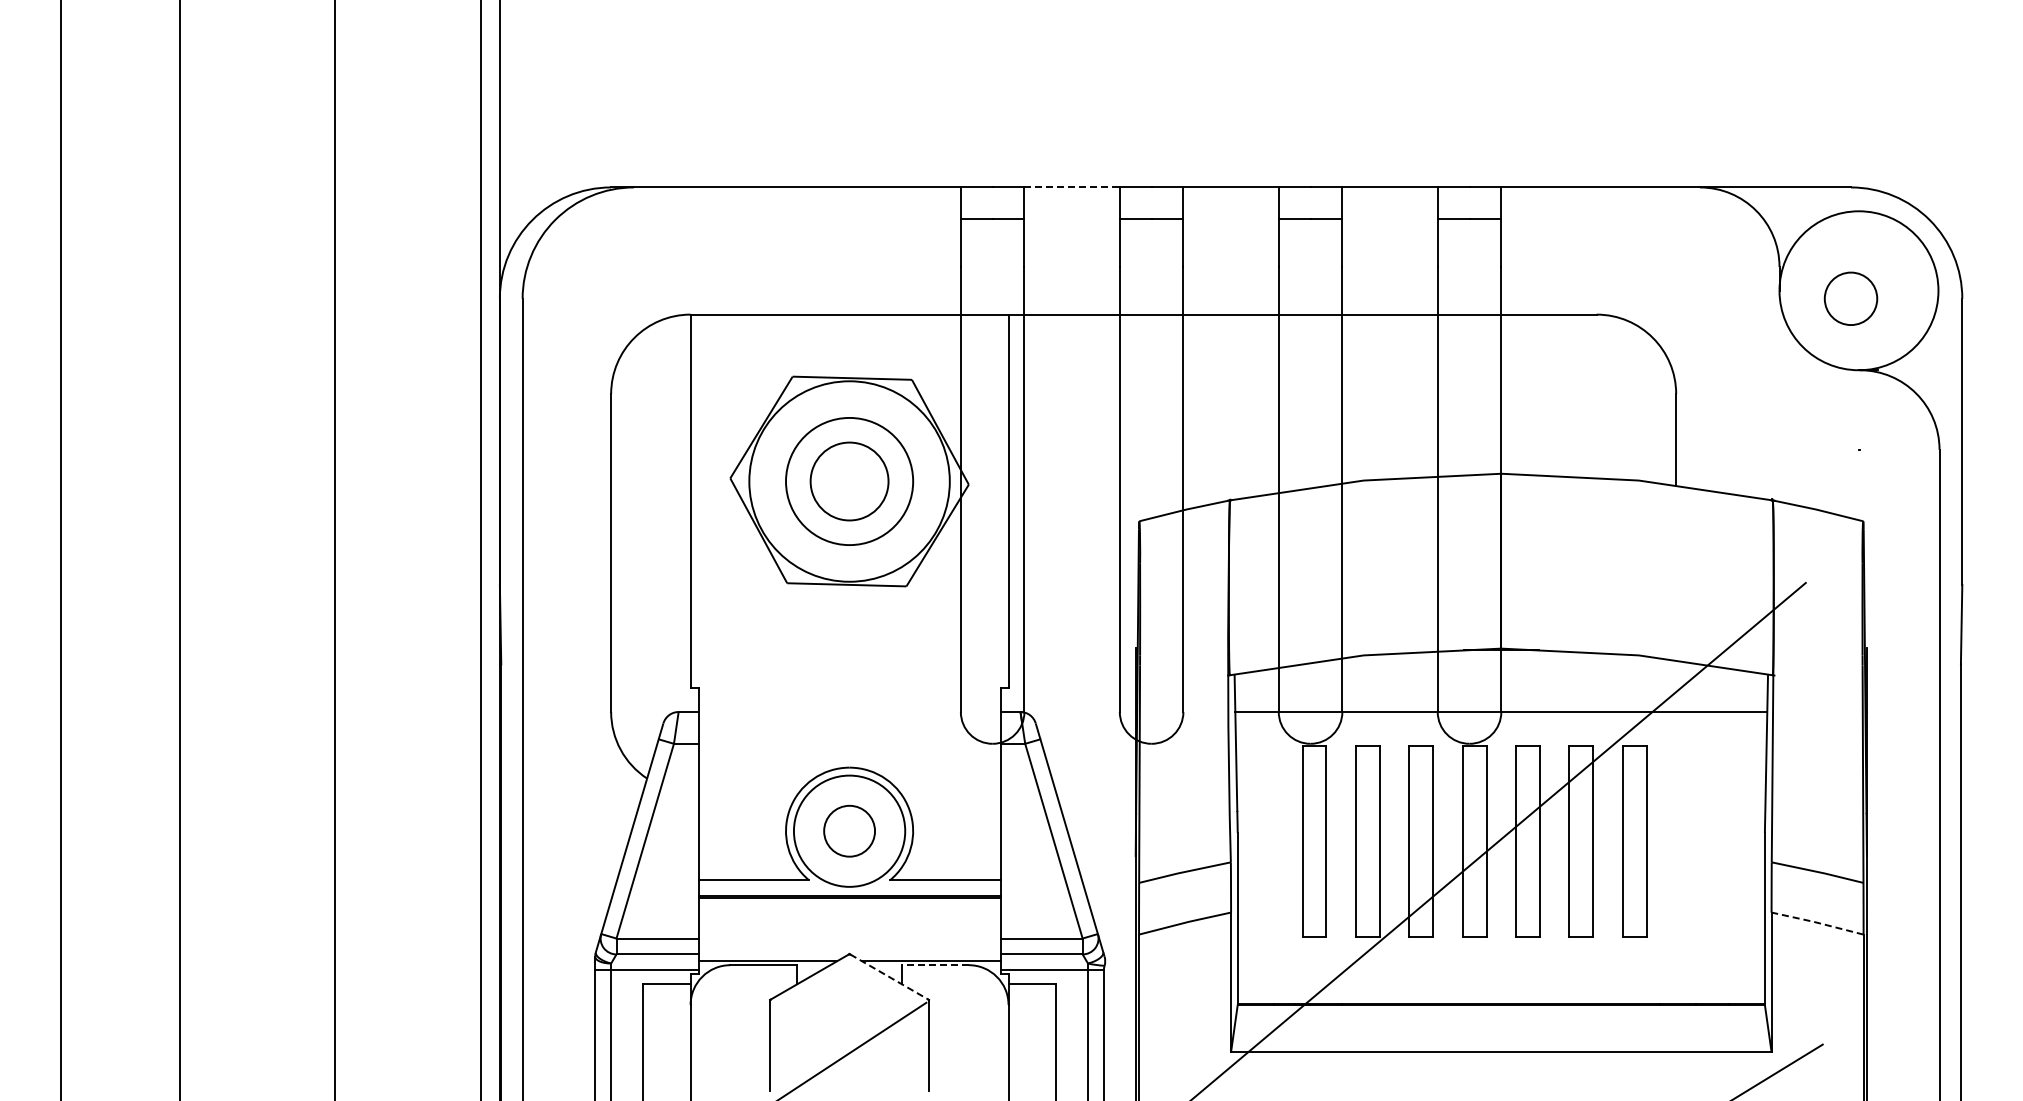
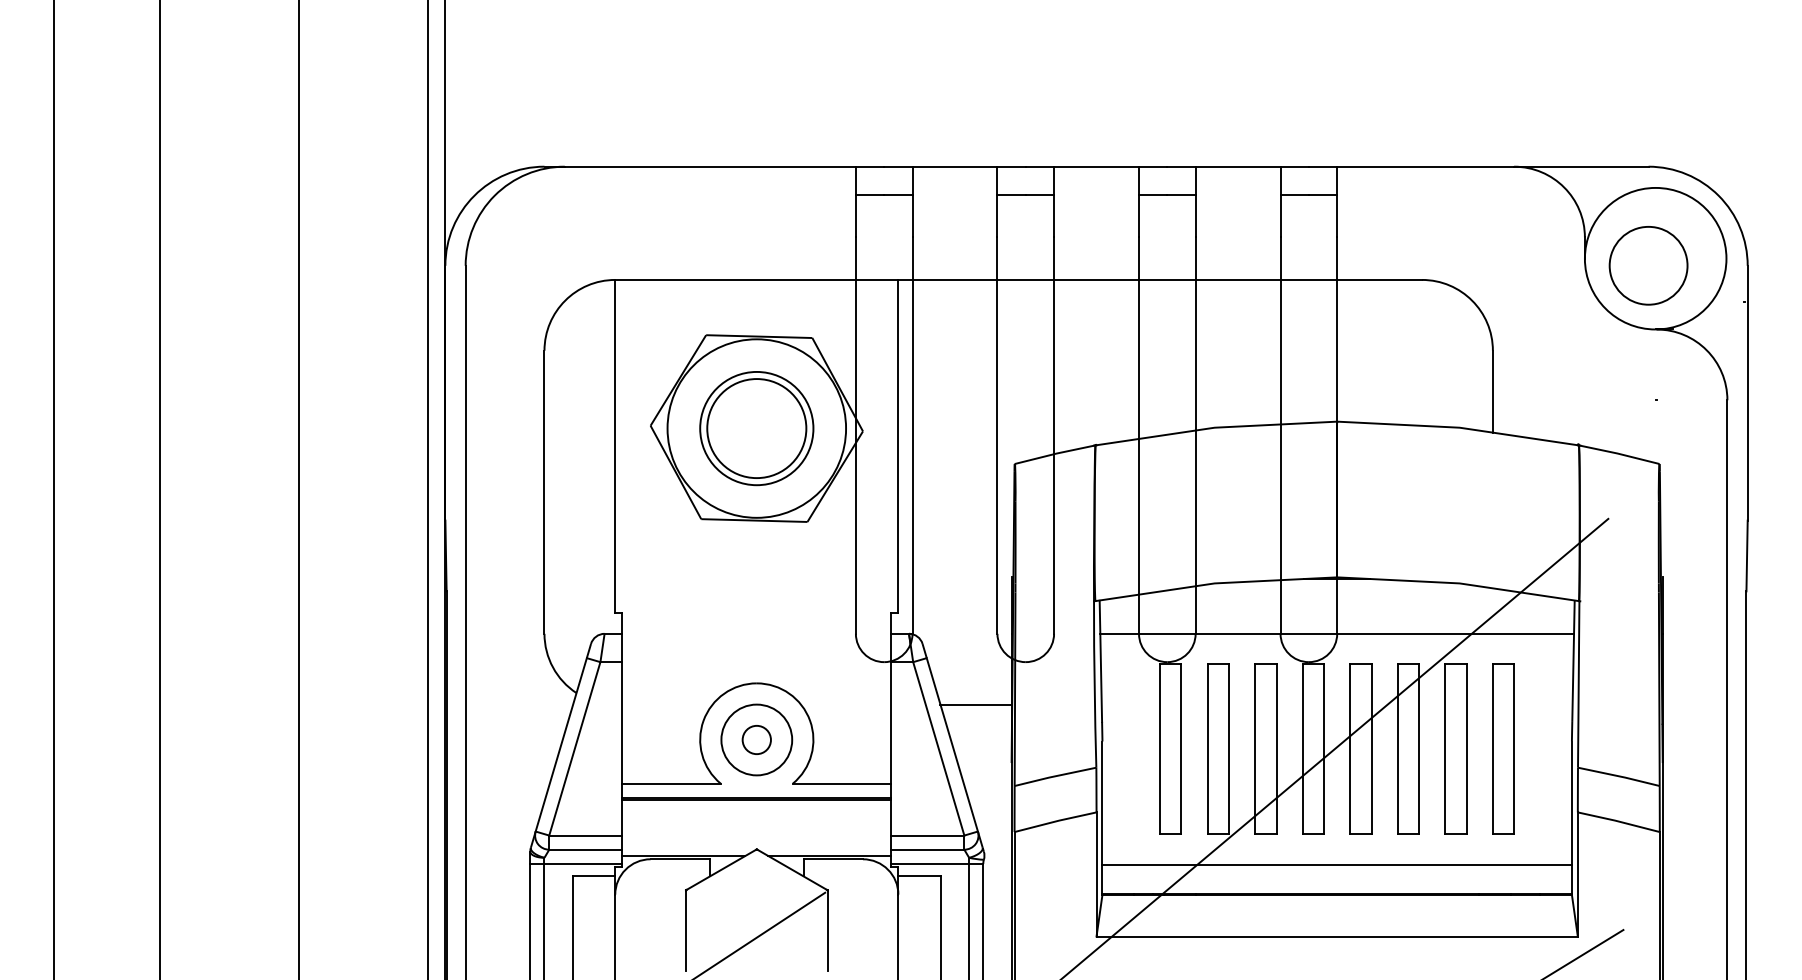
line: (1072, 187) -> (955, 166), dashed -> solid
circle: (1850, 298) -> (1648, 265), size x1.67
circle: (849, 481) -> (756, 428), size x1.43
line: (1095, 791) -> (975, 704), added
circle: (849, 830) -> (756, 739), size x0.71
circle: (849, 831) -> (756, 740), size x0.62
part: (1687, 841) -> (1502, 749), added
line: (1817, 922) -> (1618, 821), dashed -> solid
line: (934, 965) -> (832, 859), dashed -> solid
line: (1500, 971) -> (1336, 864), added
line: (889, 977) -> (792, 870), dashed -> solid

